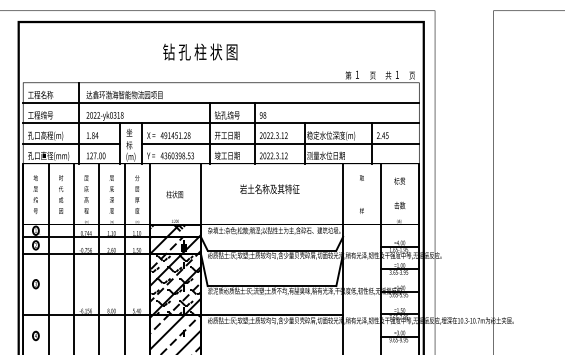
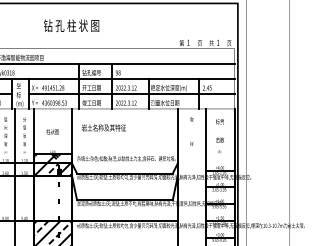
text: (269, 188) -> (103, 127), moved
hatch: (175, 283) -> (53, 198), removed

